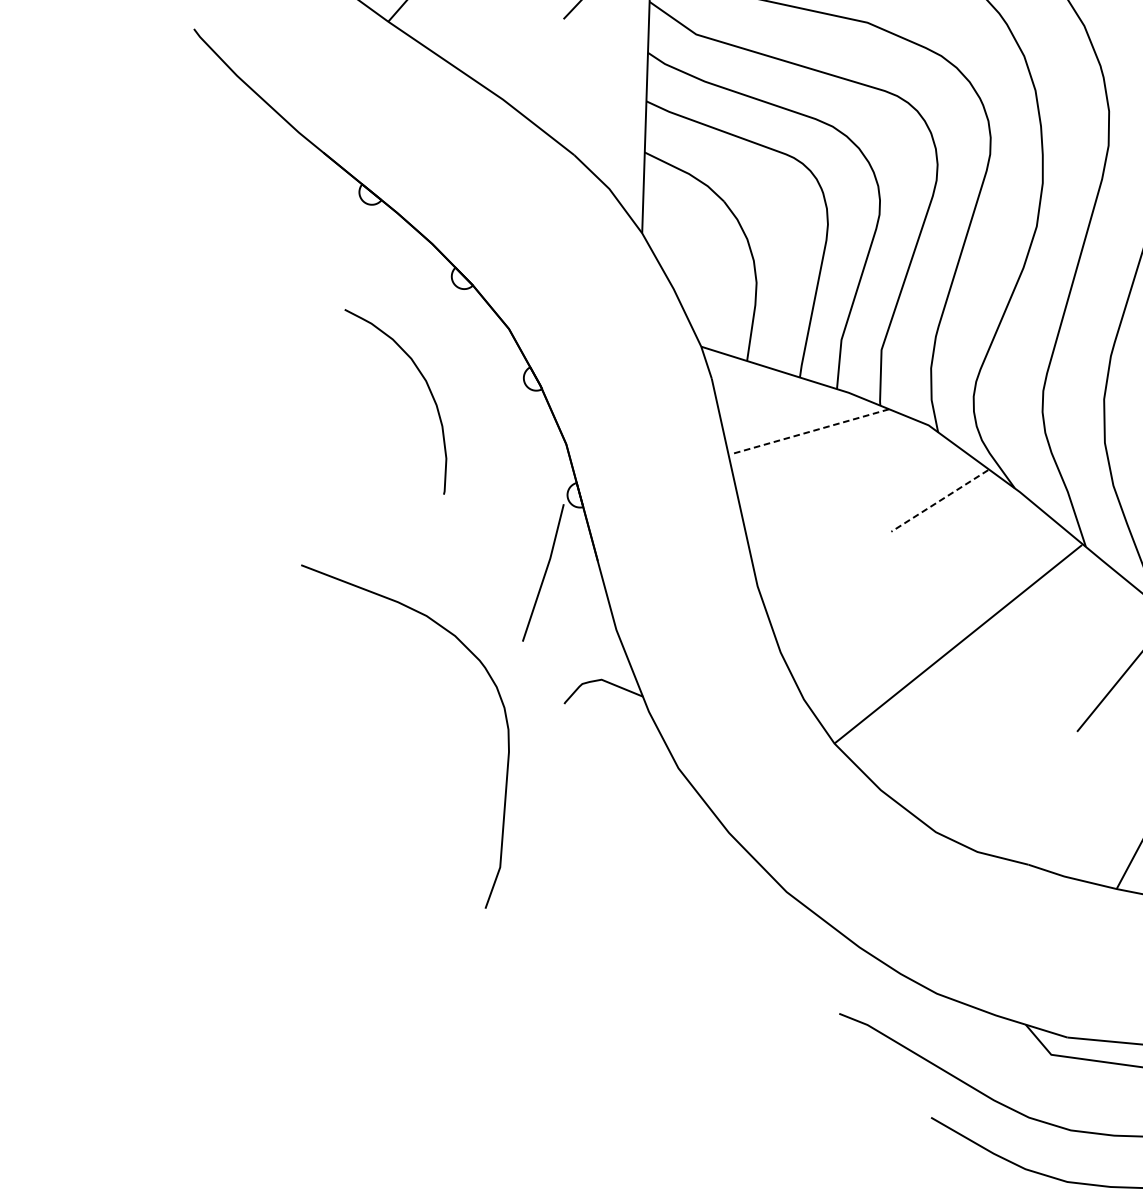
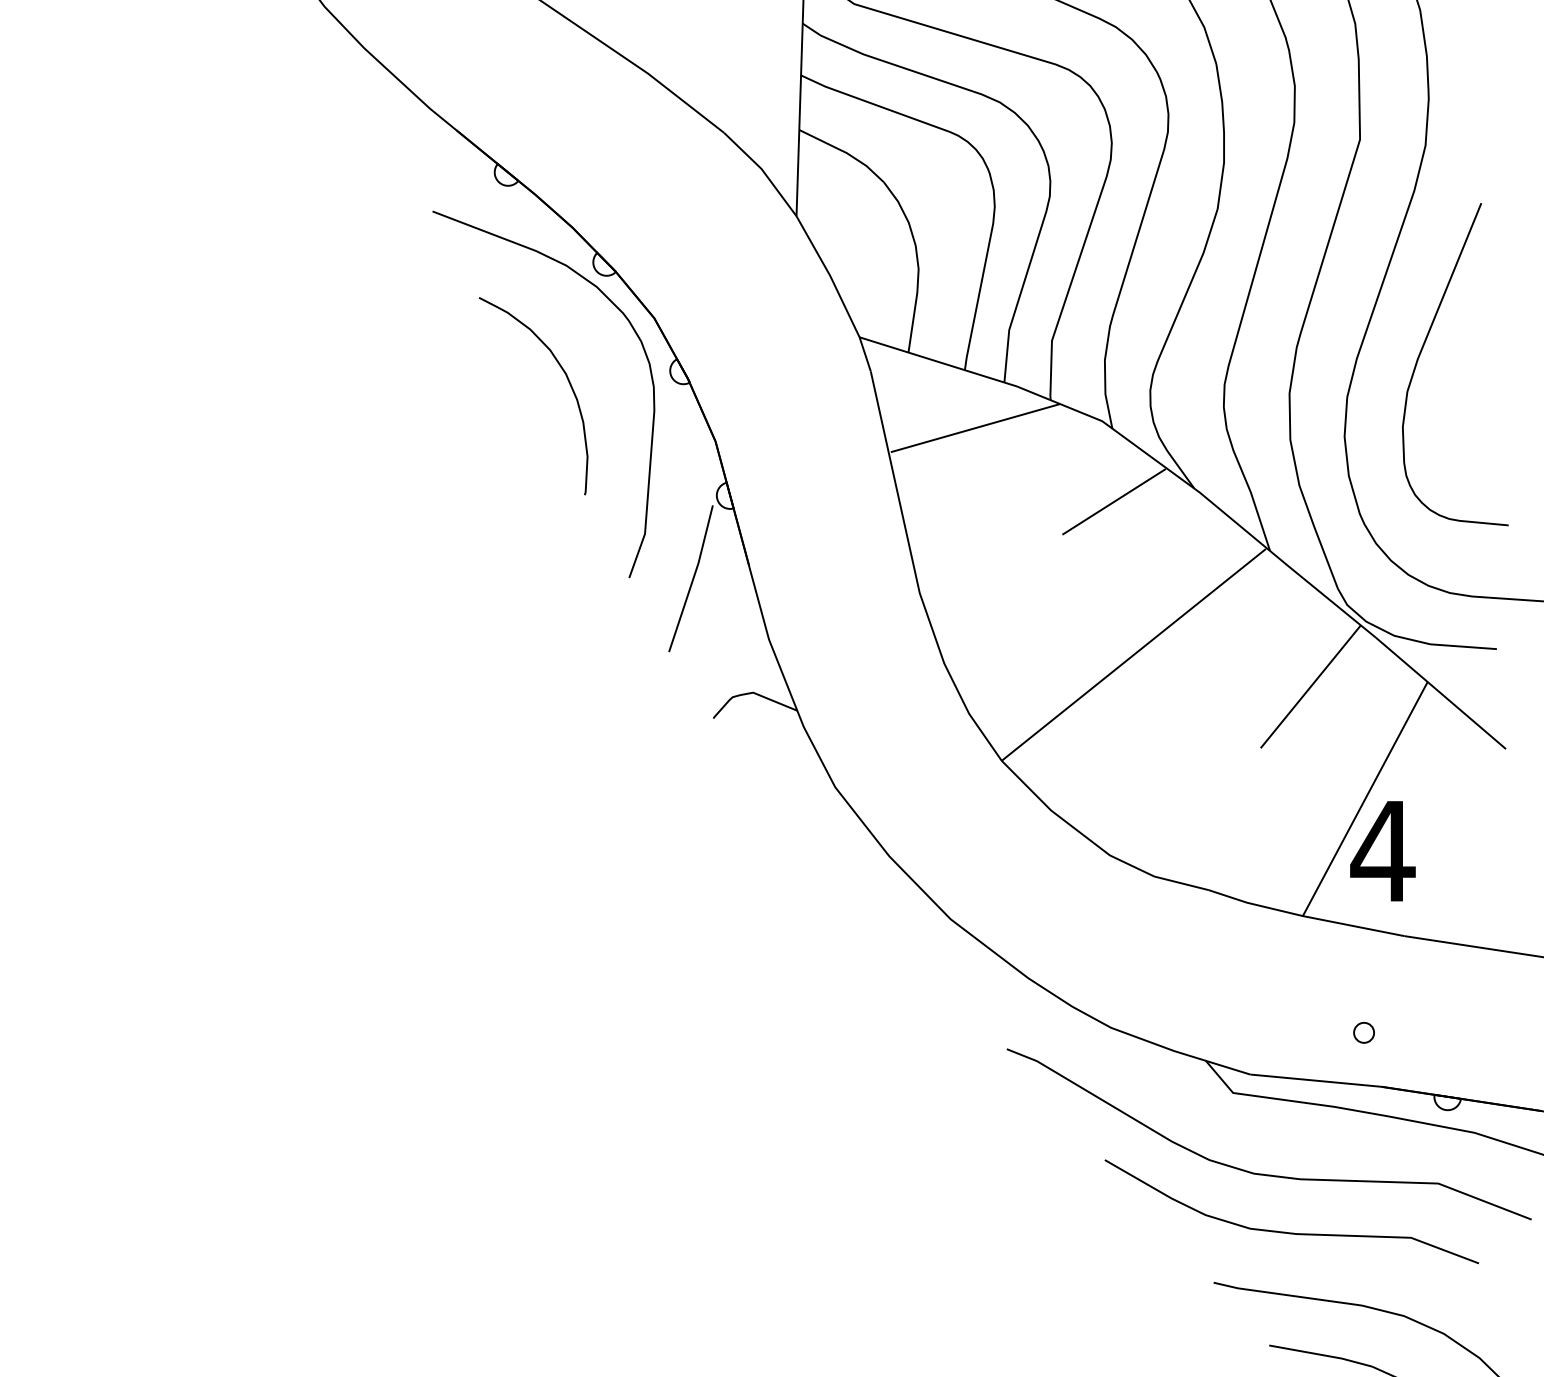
line: (809, 432) -> (975, 428), dashed -> solid
line: (939, 501) -> (1113, 502), dashed -> solid
curve: (505, 718) -> (650, 375), moved

